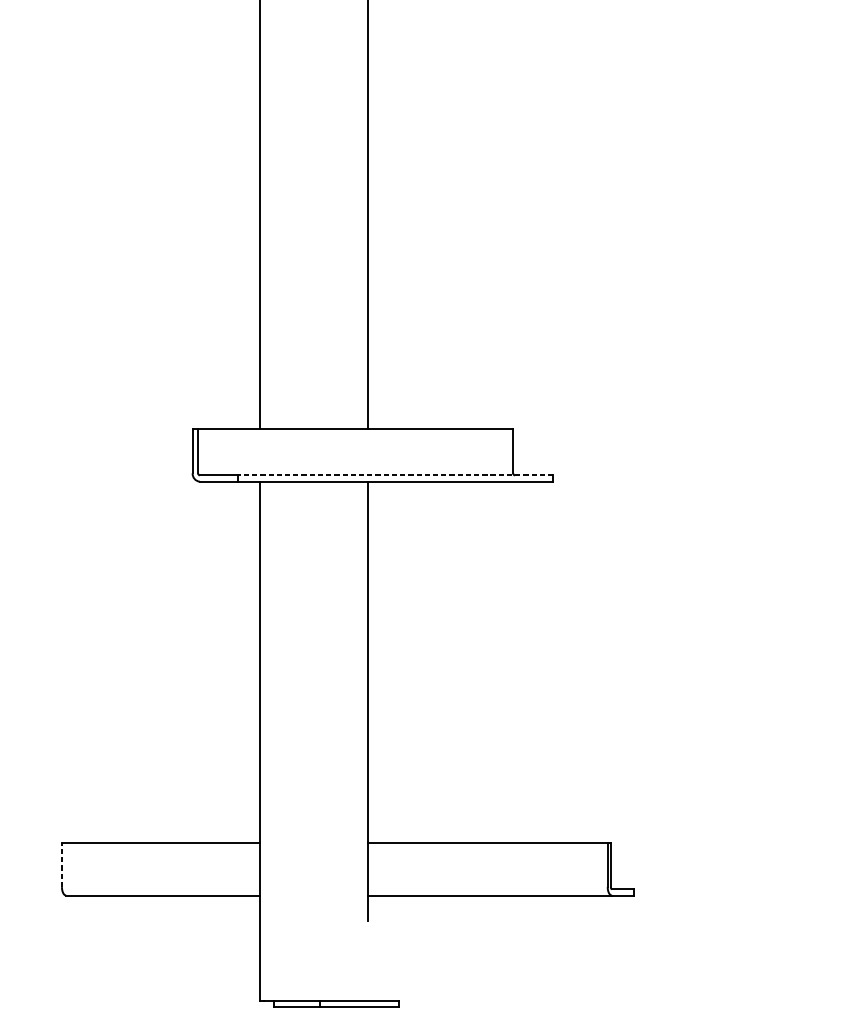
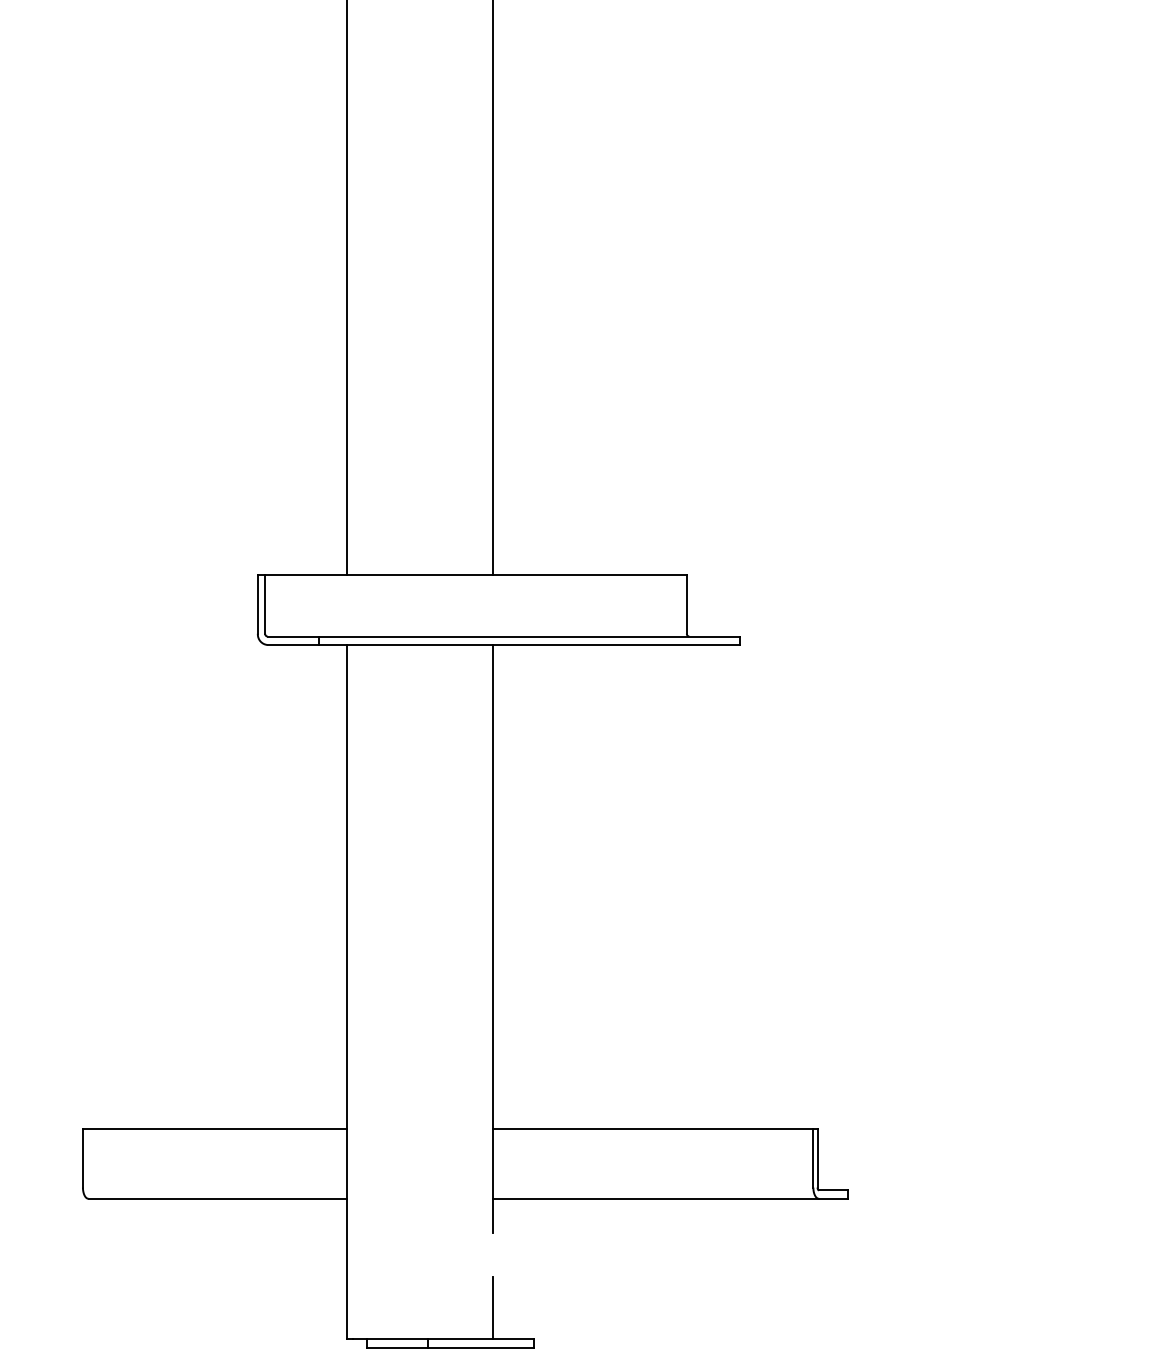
line: (395, 475) -> (529, 636), dashed -> solid
line: (61, 865) -> (82, 1158), dashed -> solid
line: (367, 977) -> (492, 1308), added

